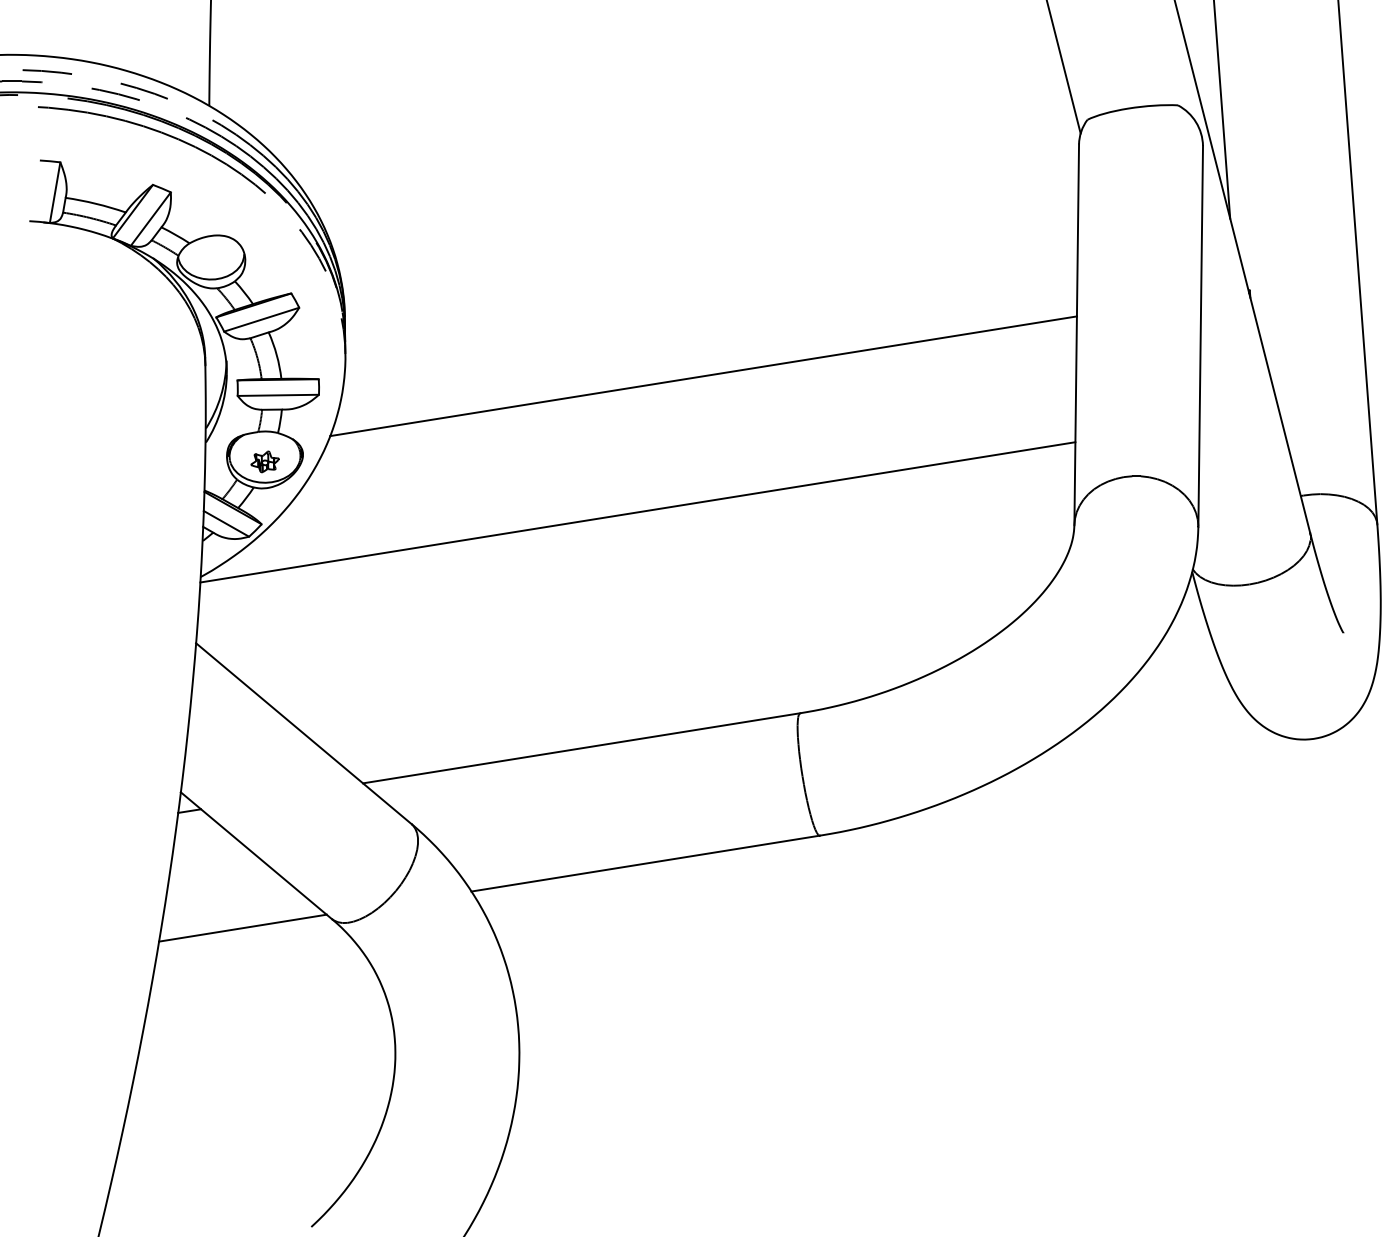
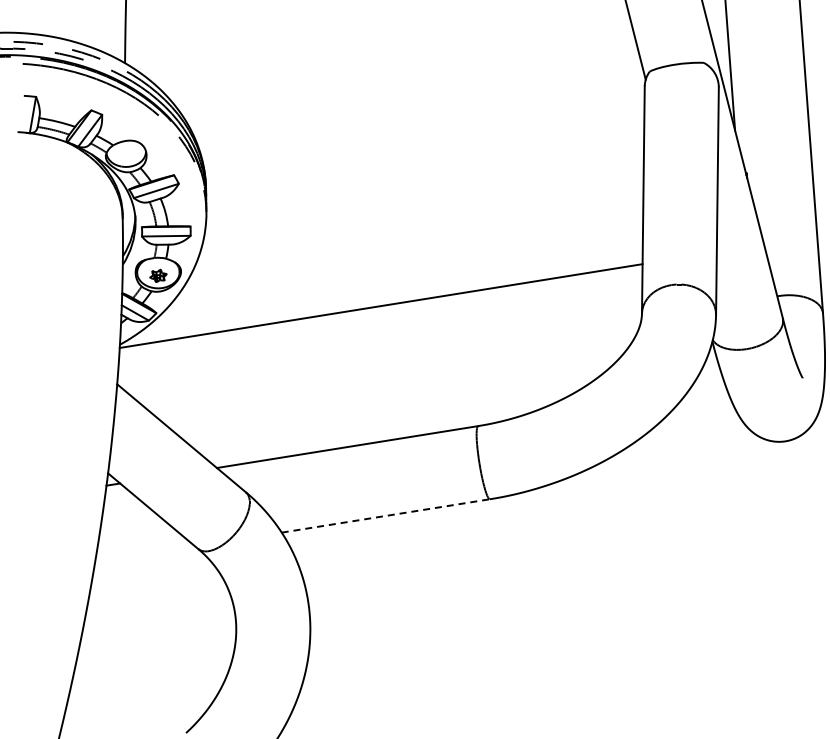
line: (703, 375) -> (420, 224), removed
line: (646, 862) -> (386, 515), solid -> dashed
line: (243, 928) -> (145, 554), removed

